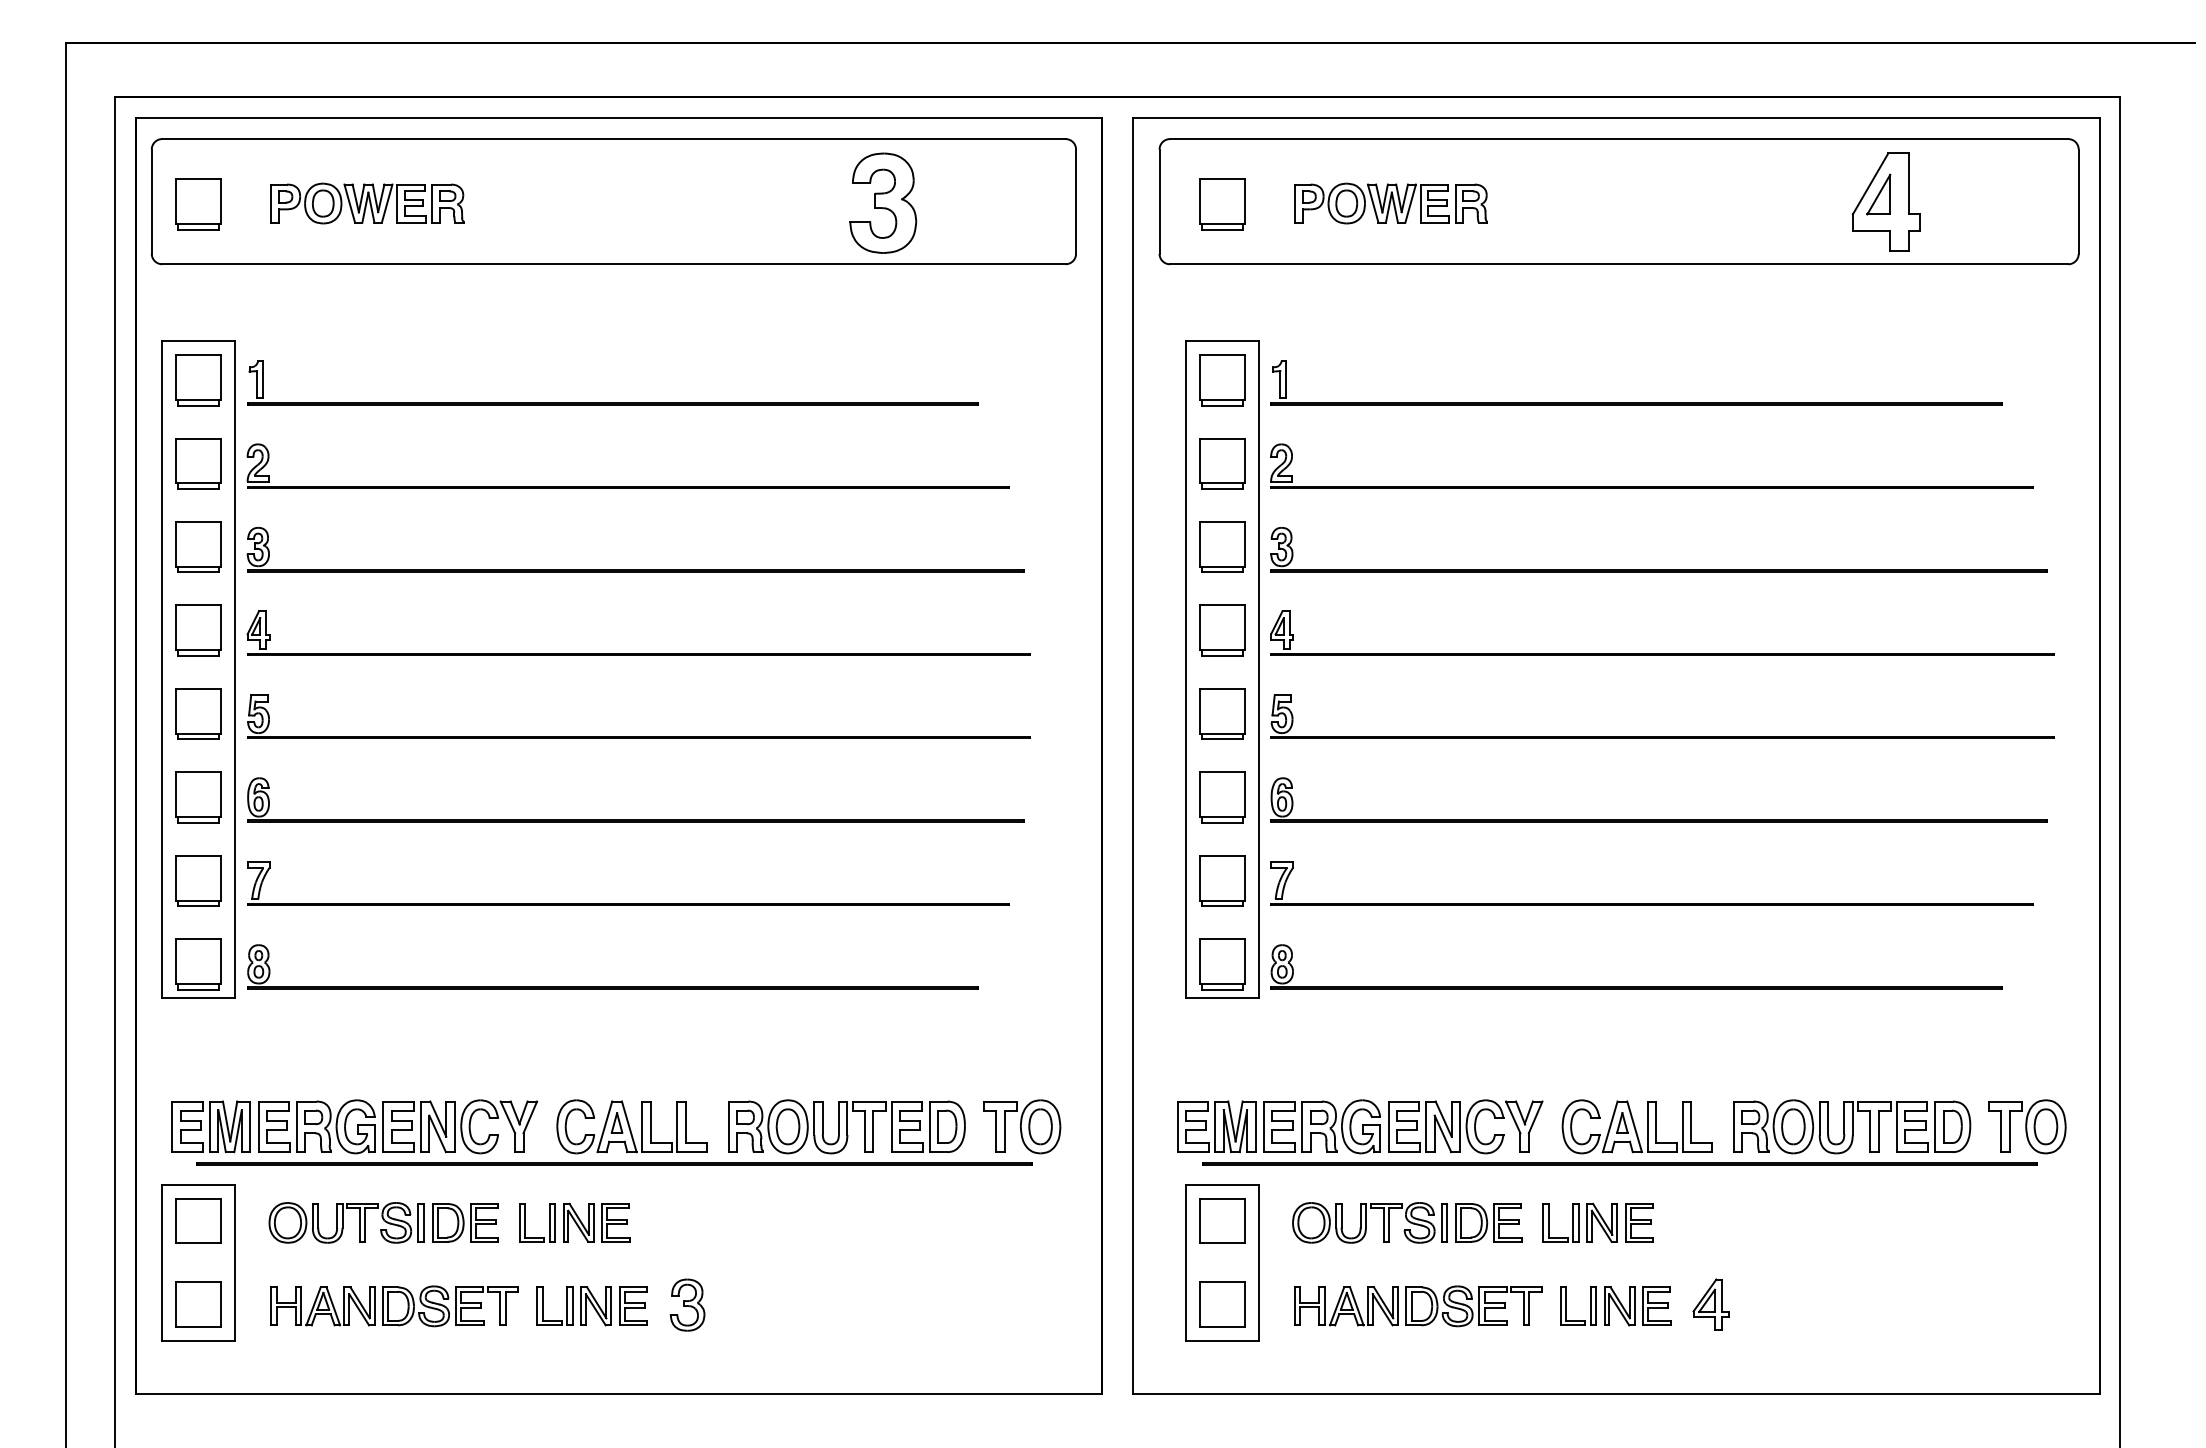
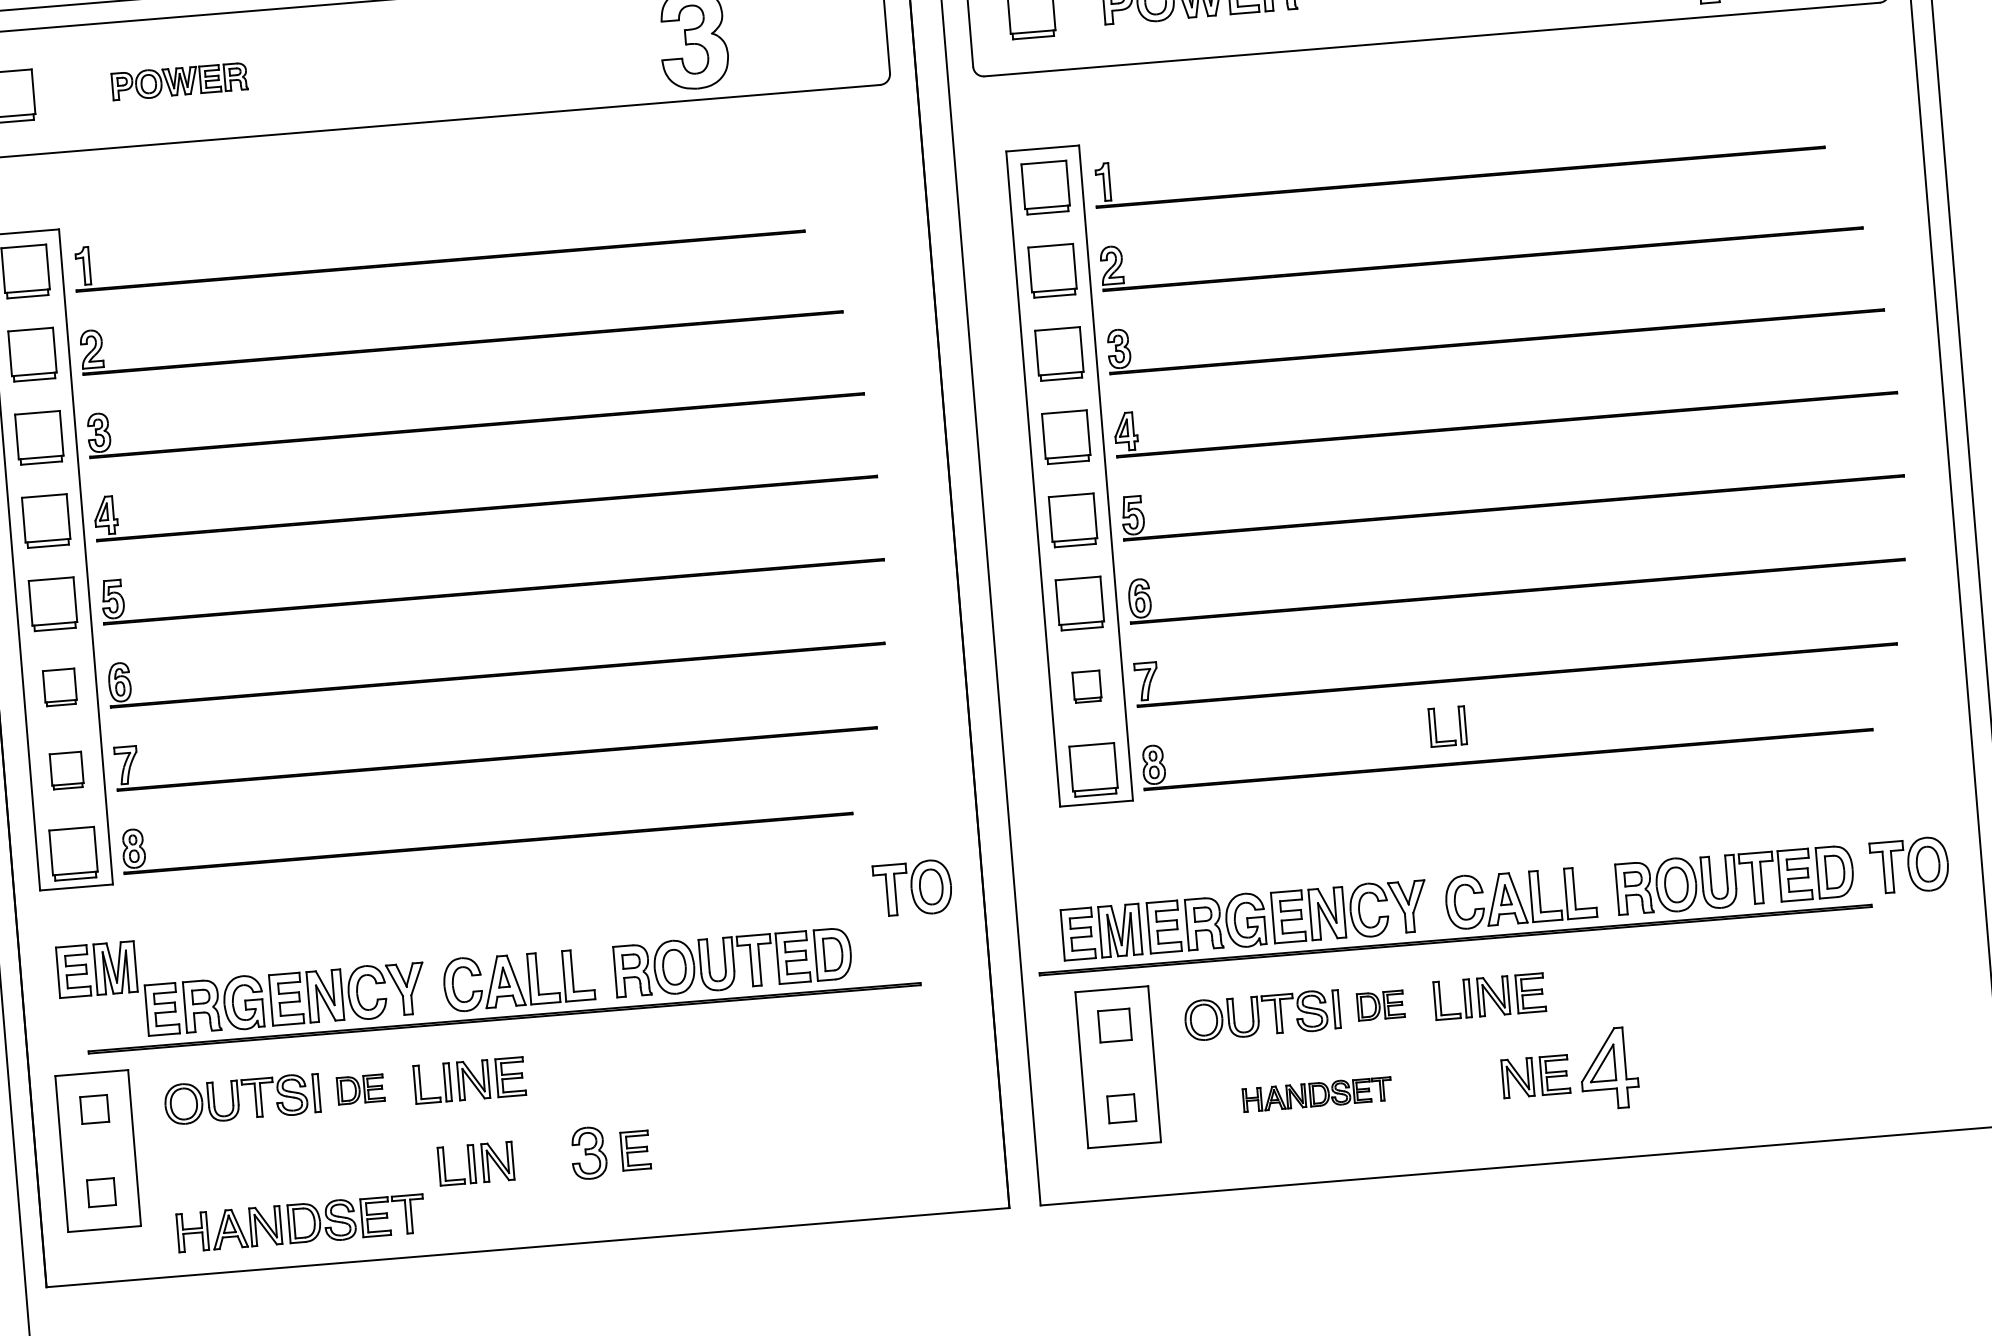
part: (367, 203) -> (179, 81), size x0.7
part: (198, 797) -> (59, 687), size x0.7
part: (198, 880) -> (66, 770), size x0.7
part: (1222, 880) -> (1087, 686), size x0.6
part: (210, 1126) -> (96, 969), moved
part: (1022, 1126) -> (913, 888), moved
line: (1619, 1163) -> (1455, 939), moved
part: (198, 1220) -> (94, 1108), size x0.6
part: (1222, 1220) -> (1115, 1025), size x0.7
part: (465, 1222) -> (360, 1089), size x0.7
part: (1488, 1222) -> (1380, 1005), size x0.7
part: (198, 1304) -> (101, 1192), size x0.6
part: (1222, 1304) -> (1122, 1108), size x0.6
part: (1710, 1304) -> (1608, 1068), size x1.6
part: (633, 1305) -> (635, 1149), moved
part: (1566, 1305) -> (1435, 726), moved
part: (394, 1306) -> (300, 1223), moved
part: (1418, 1306) -> (1317, 1094), size x0.6

